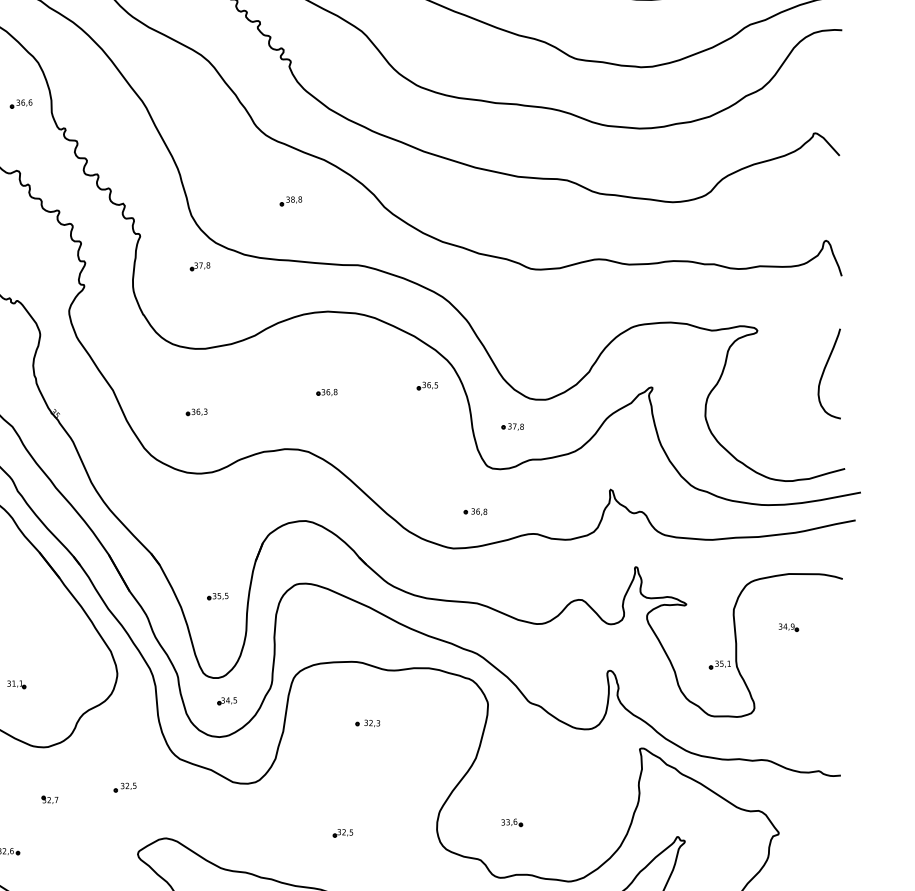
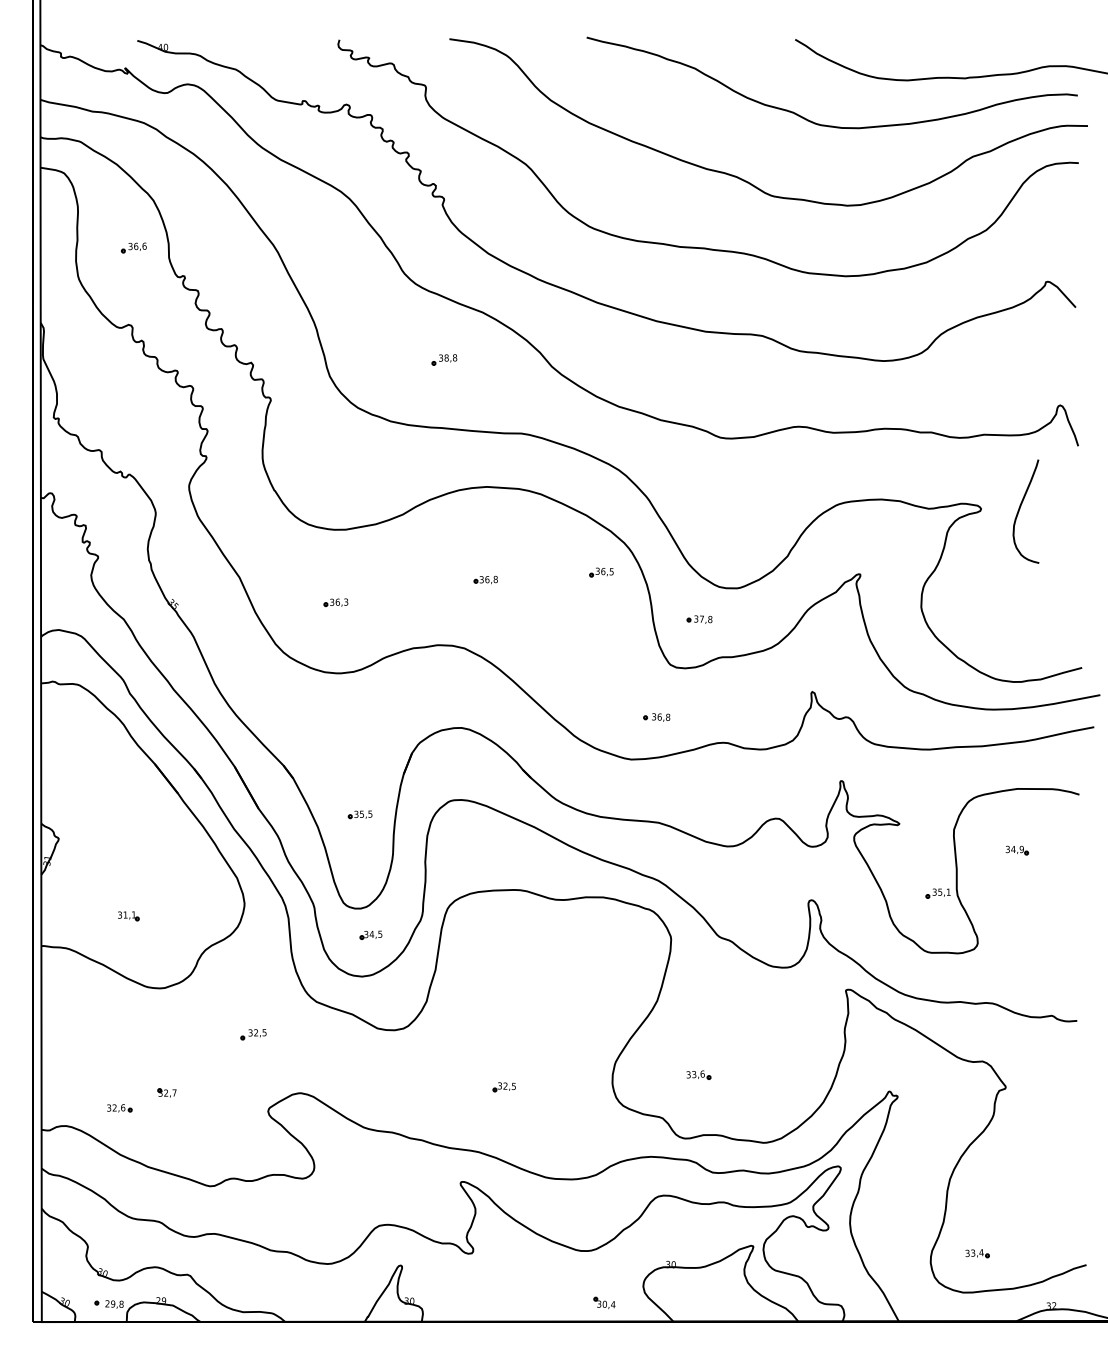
part: (199, 266) -> (339, 435), removed
curve: (824, 372) -> (1020, 509), moved
part: (367, 723) -> (532, 960), removed
part: (49, 799) -> (166, 1092), moved

